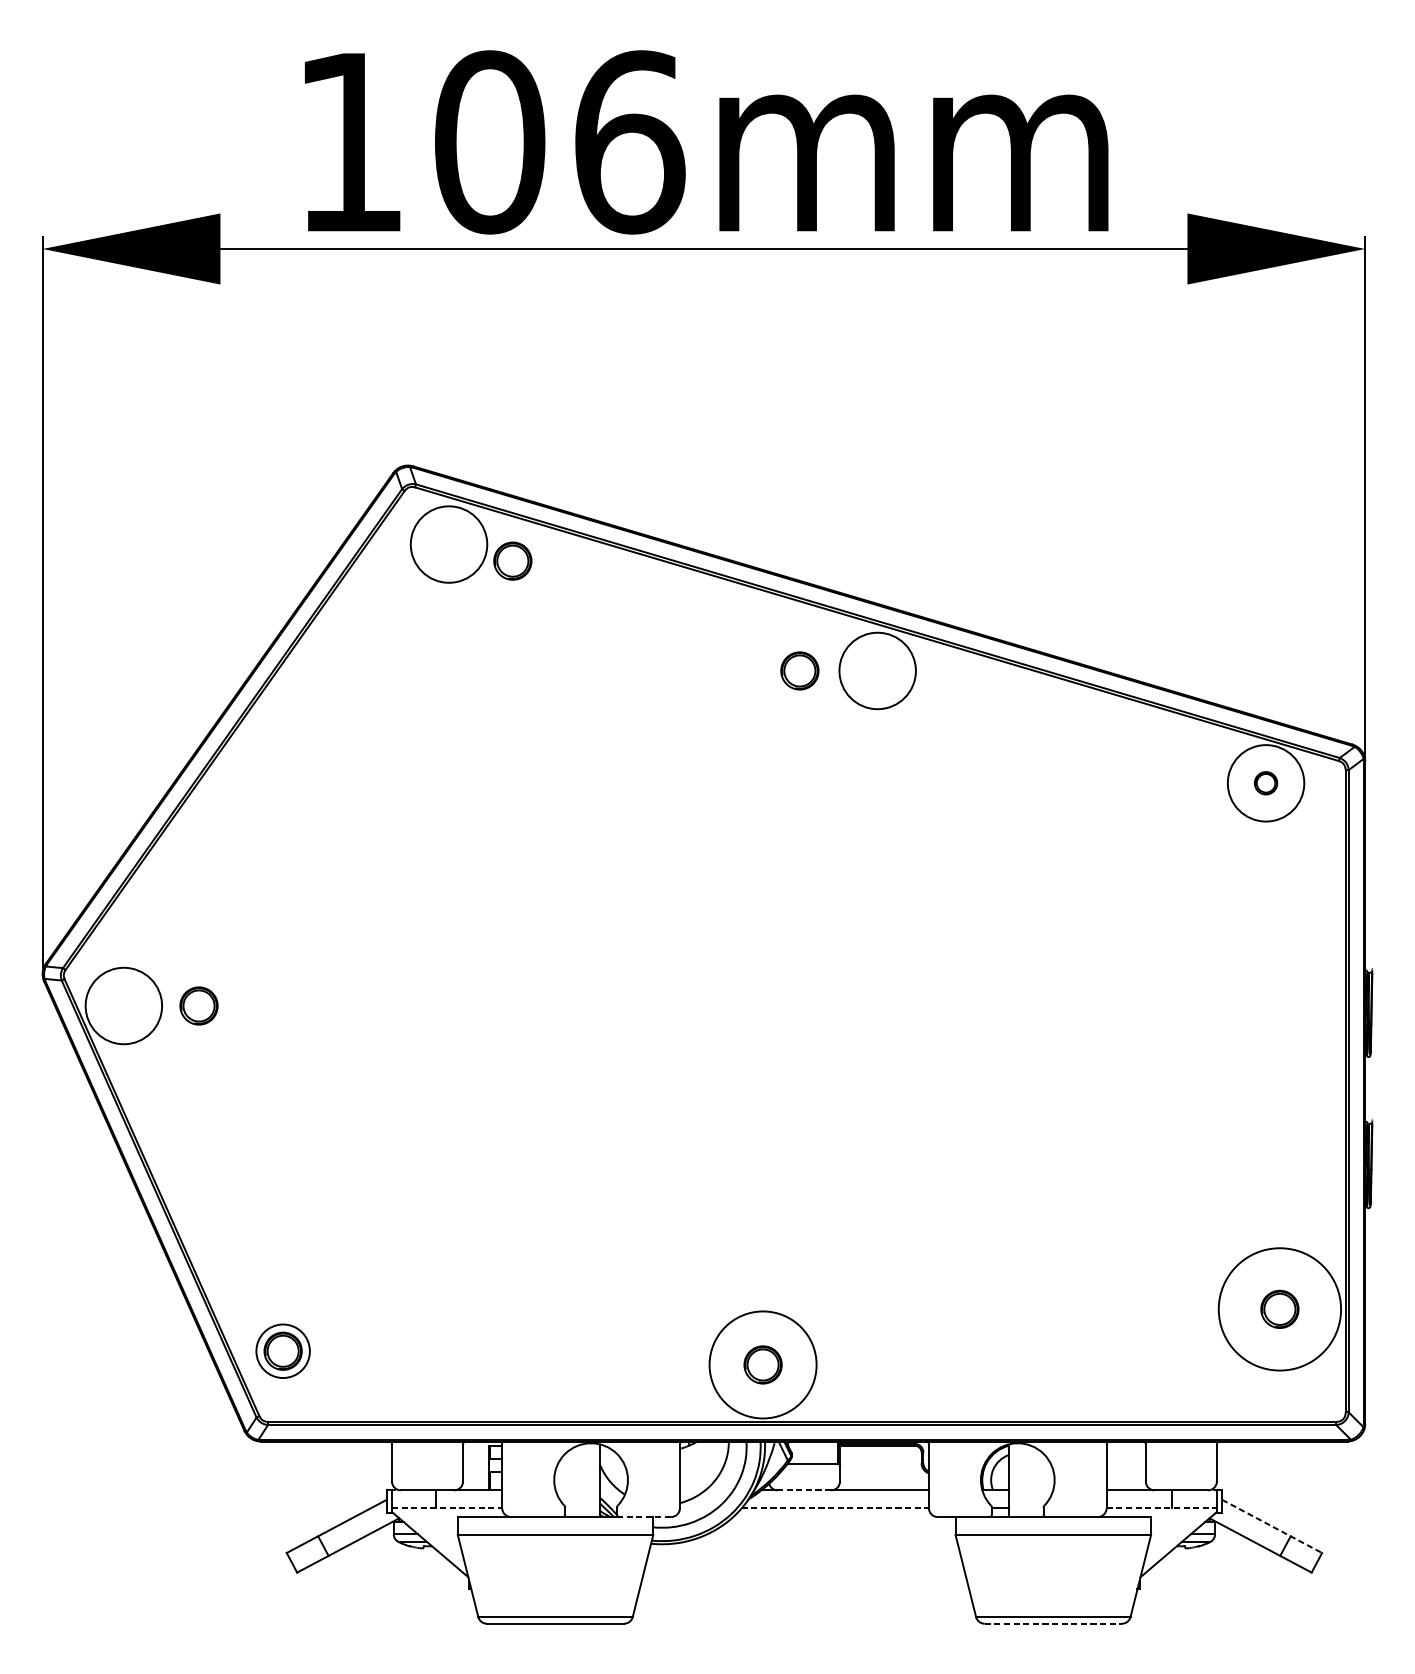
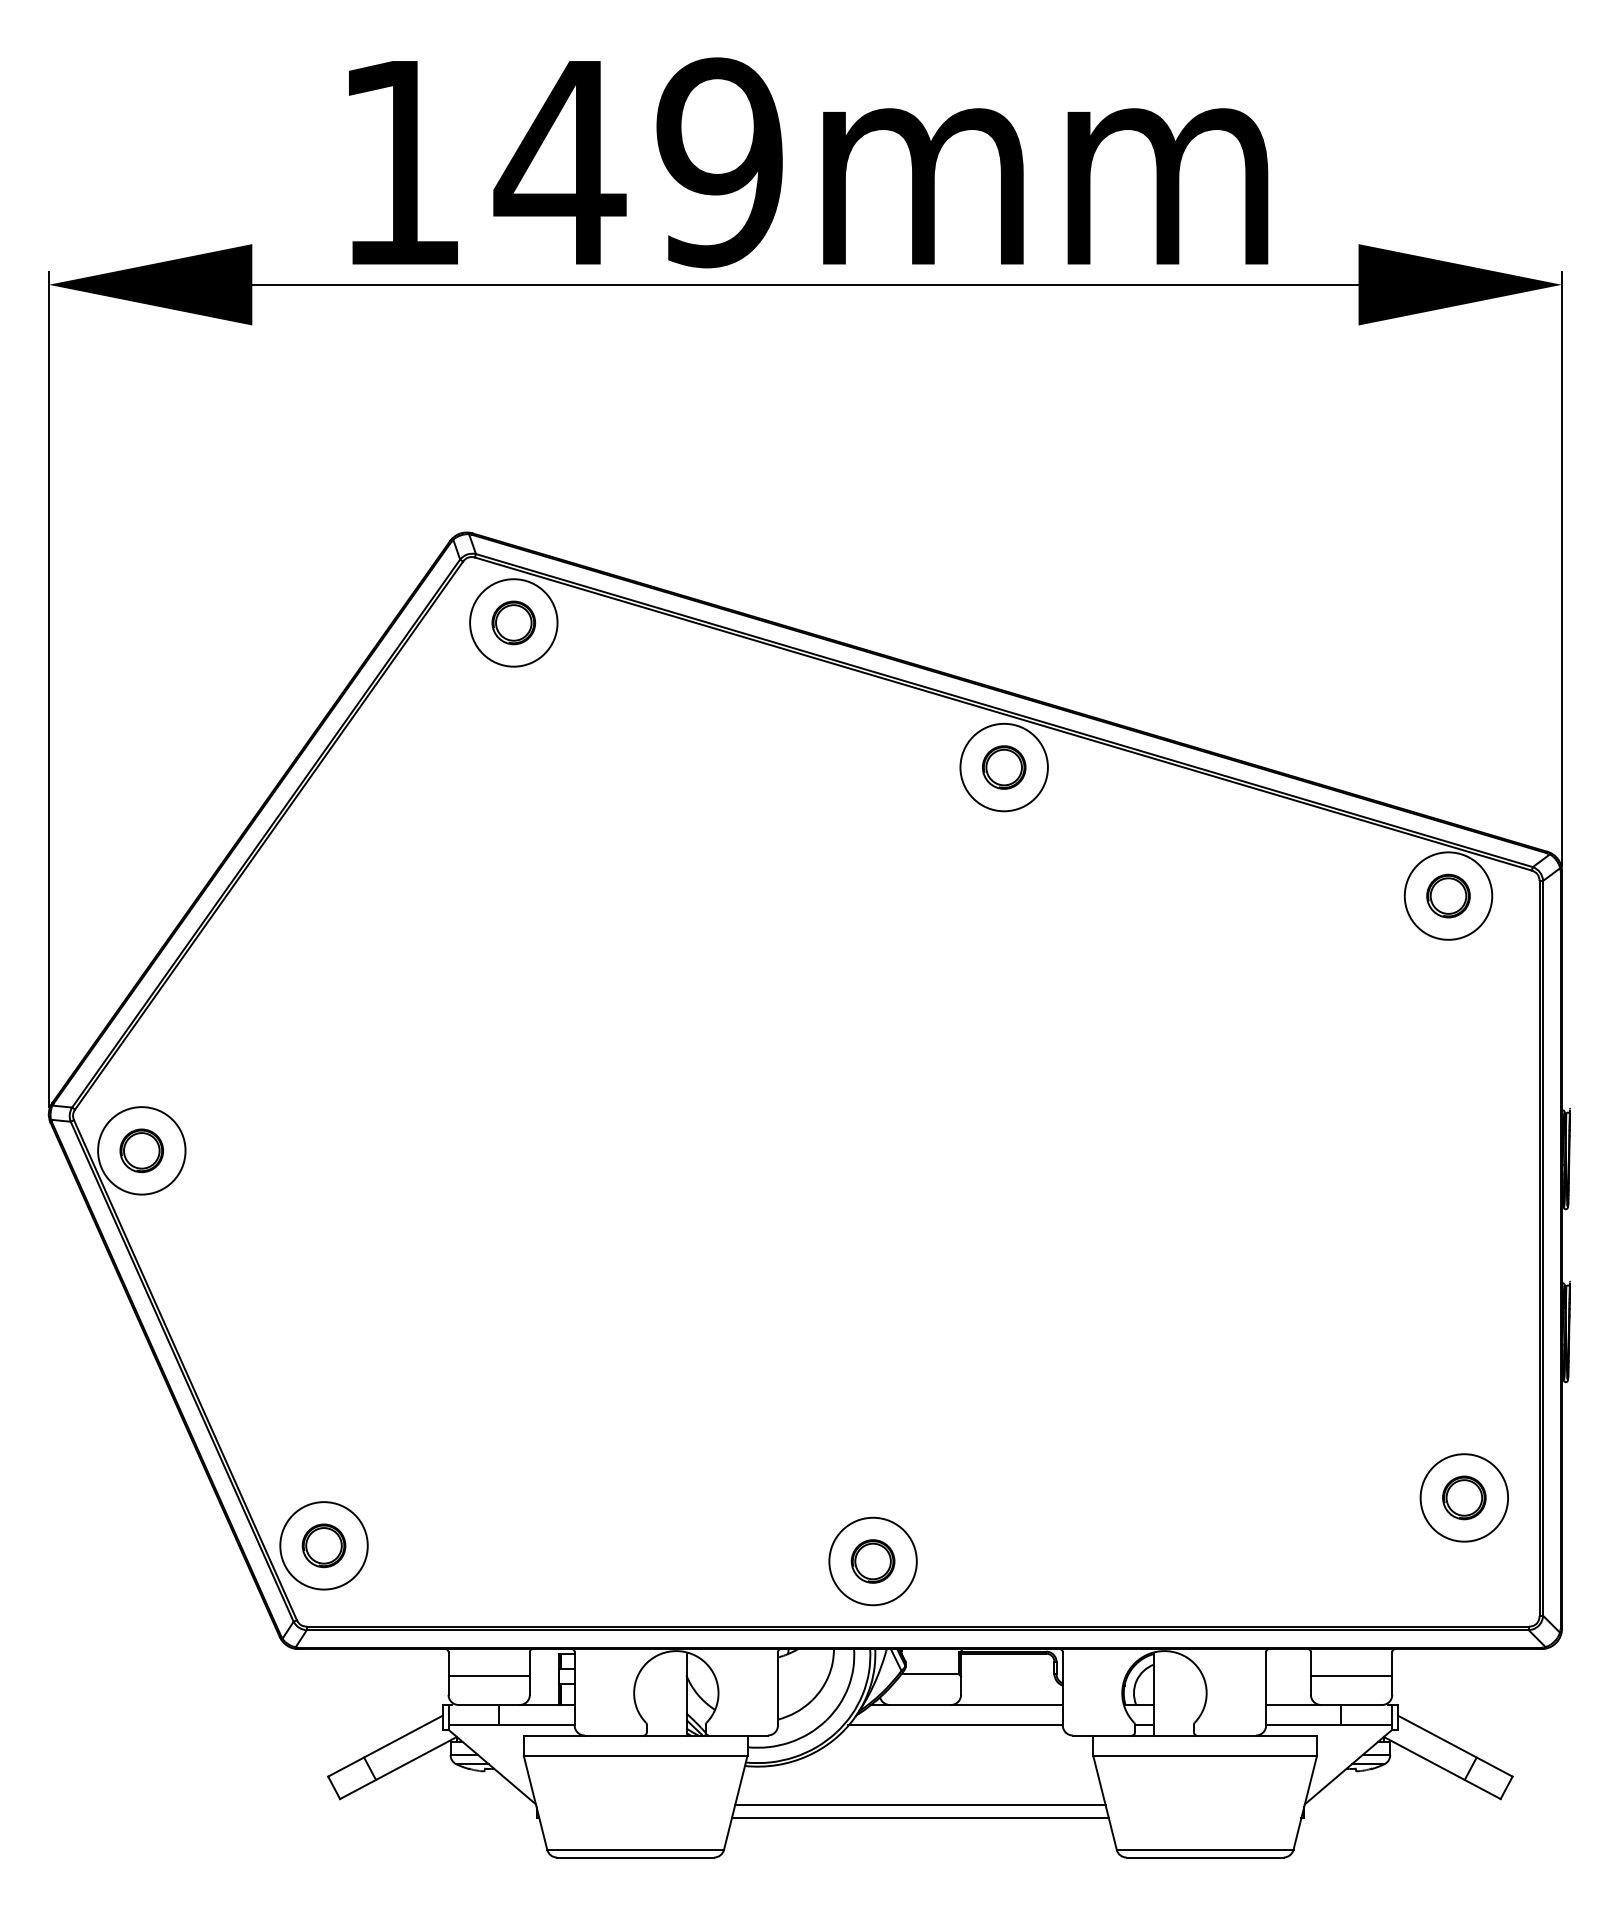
text: (558, 142) -> (638, 162), 106mm -> 149mm
part: (512, 560) -> (513, 622), moved
part: (800, 670) -> (1004, 767), moved
part: (1266, 782) -> (1448, 895), size x1.67
part: (198, 1005) -> (141, 1150), moved
circle: (1280, 1309) -> (1464, 1497), size x0.62
circle: (282, 1350) -> (323, 1545), size x1.43
circle: (762, 1364) -> (872, 1561), size x0.71
line: (426, 1464) -> (488, 1675), added
line: (1181, 1464) -> (1351, 1675), added
line: (804, 1490) -> (920, 1705), dashed -> solid
line: (447, 1508) -> (512, 1725), dashed -> solid
line: (835, 1508) -> (956, 1725), dashed -> solid
line: (1162, 1508) -> (1329, 1725), dashed -> solid
line: (644, 1517) -> (737, 1735), dashed -> solid
line: (1272, 1526) -> (1455, 1746), dashed -> solid
line: (804, 1577) -> (920, 1804), added
line: (803, 1589) -> (919, 1818), added
line: (1053, 1623) -> (1205, 1857), dashed -> solid

